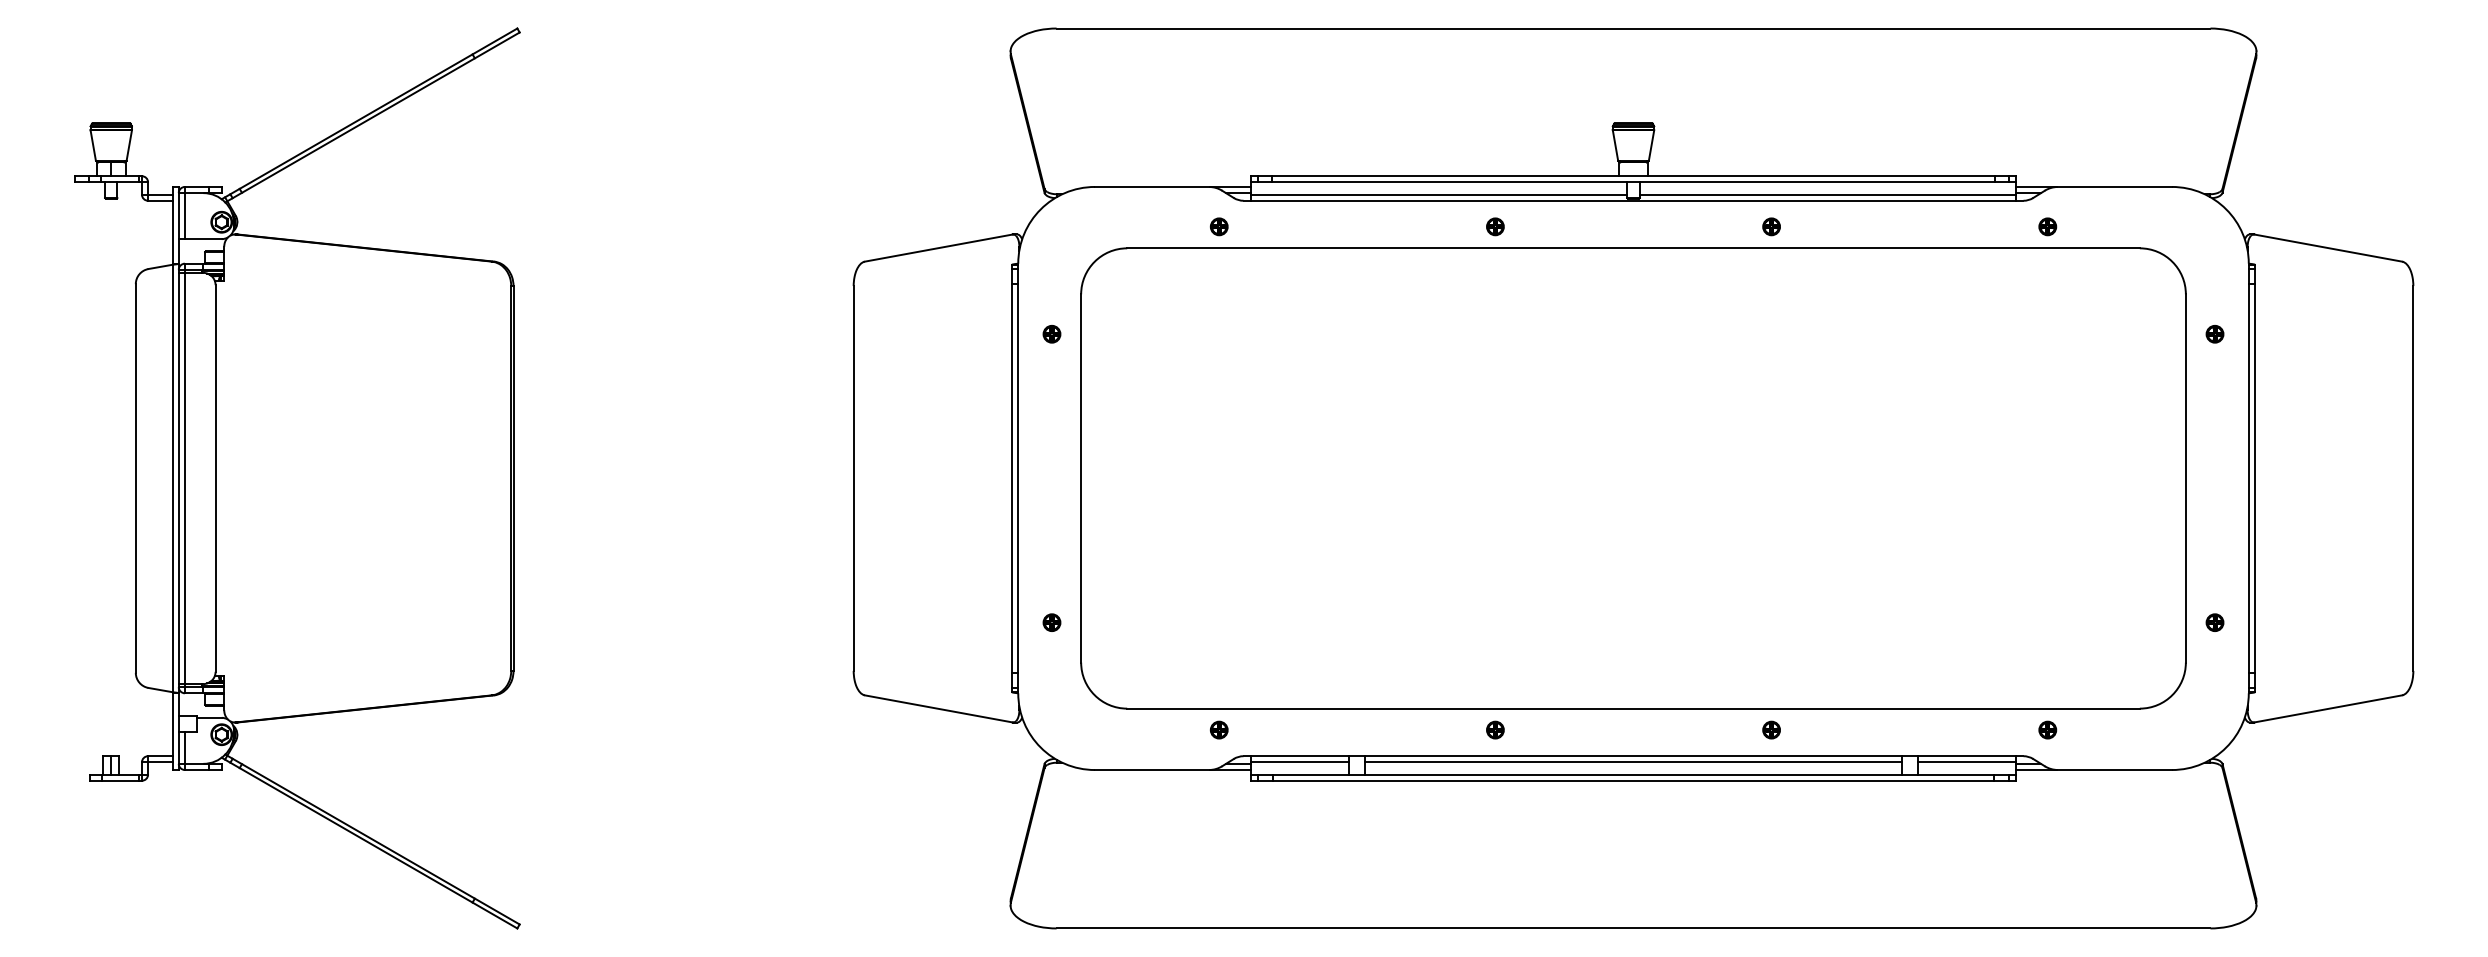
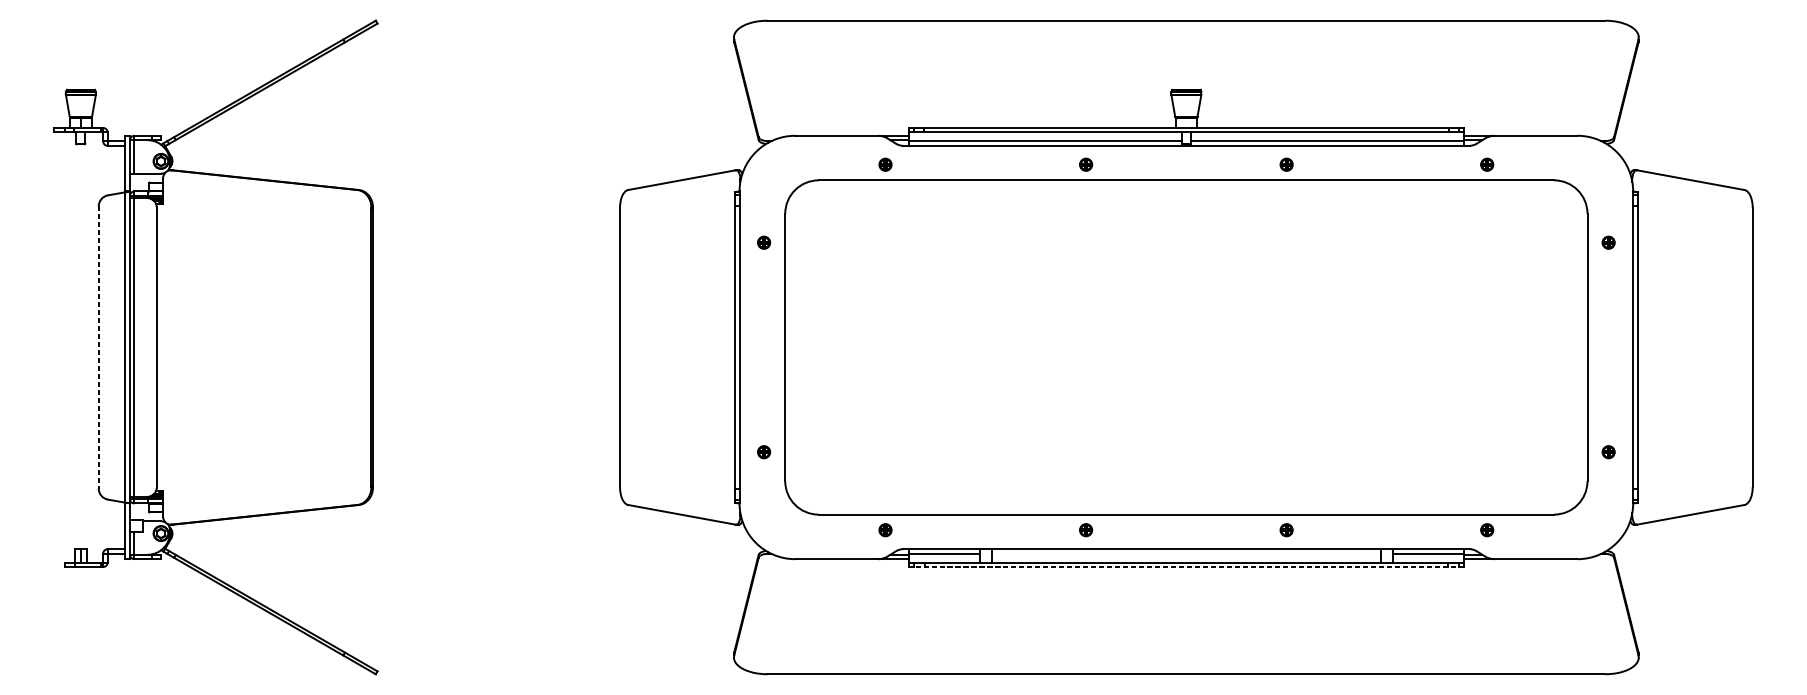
line: (135, 479) -> (98, 348), solid -> dashed
line: (1633, 762) -> (1186, 553), removed
line: (1633, 780) -> (1186, 566), solid -> dashed

